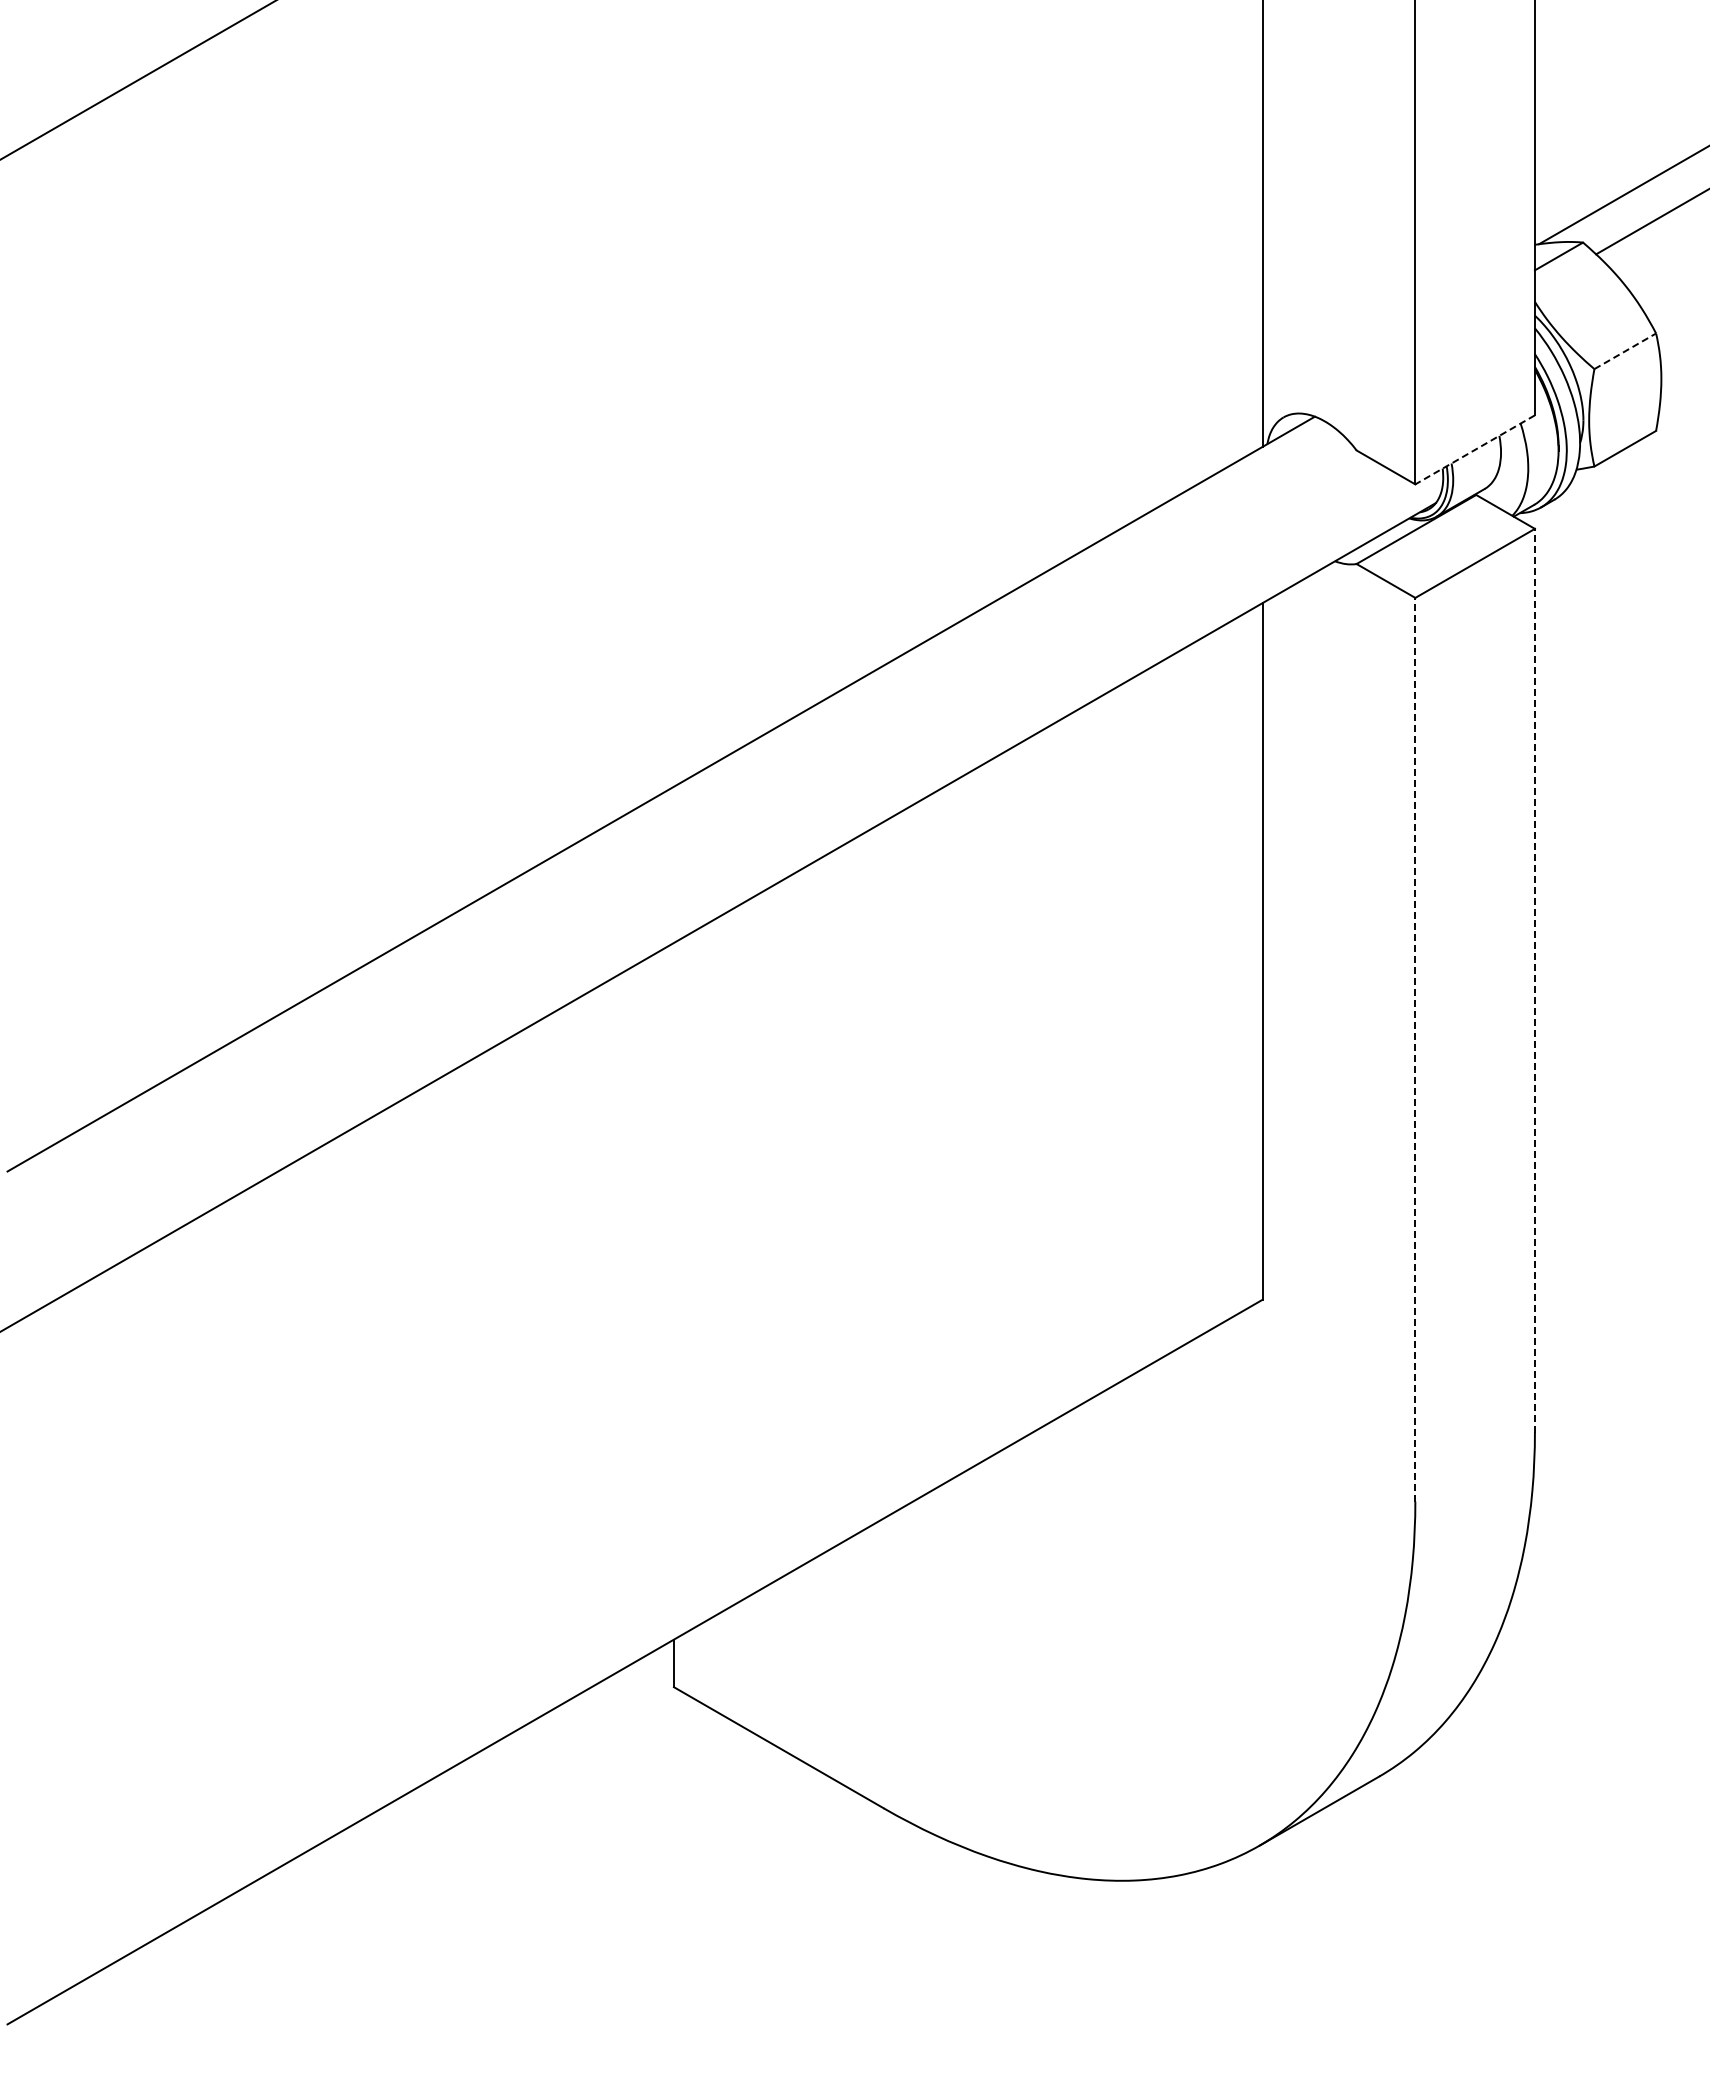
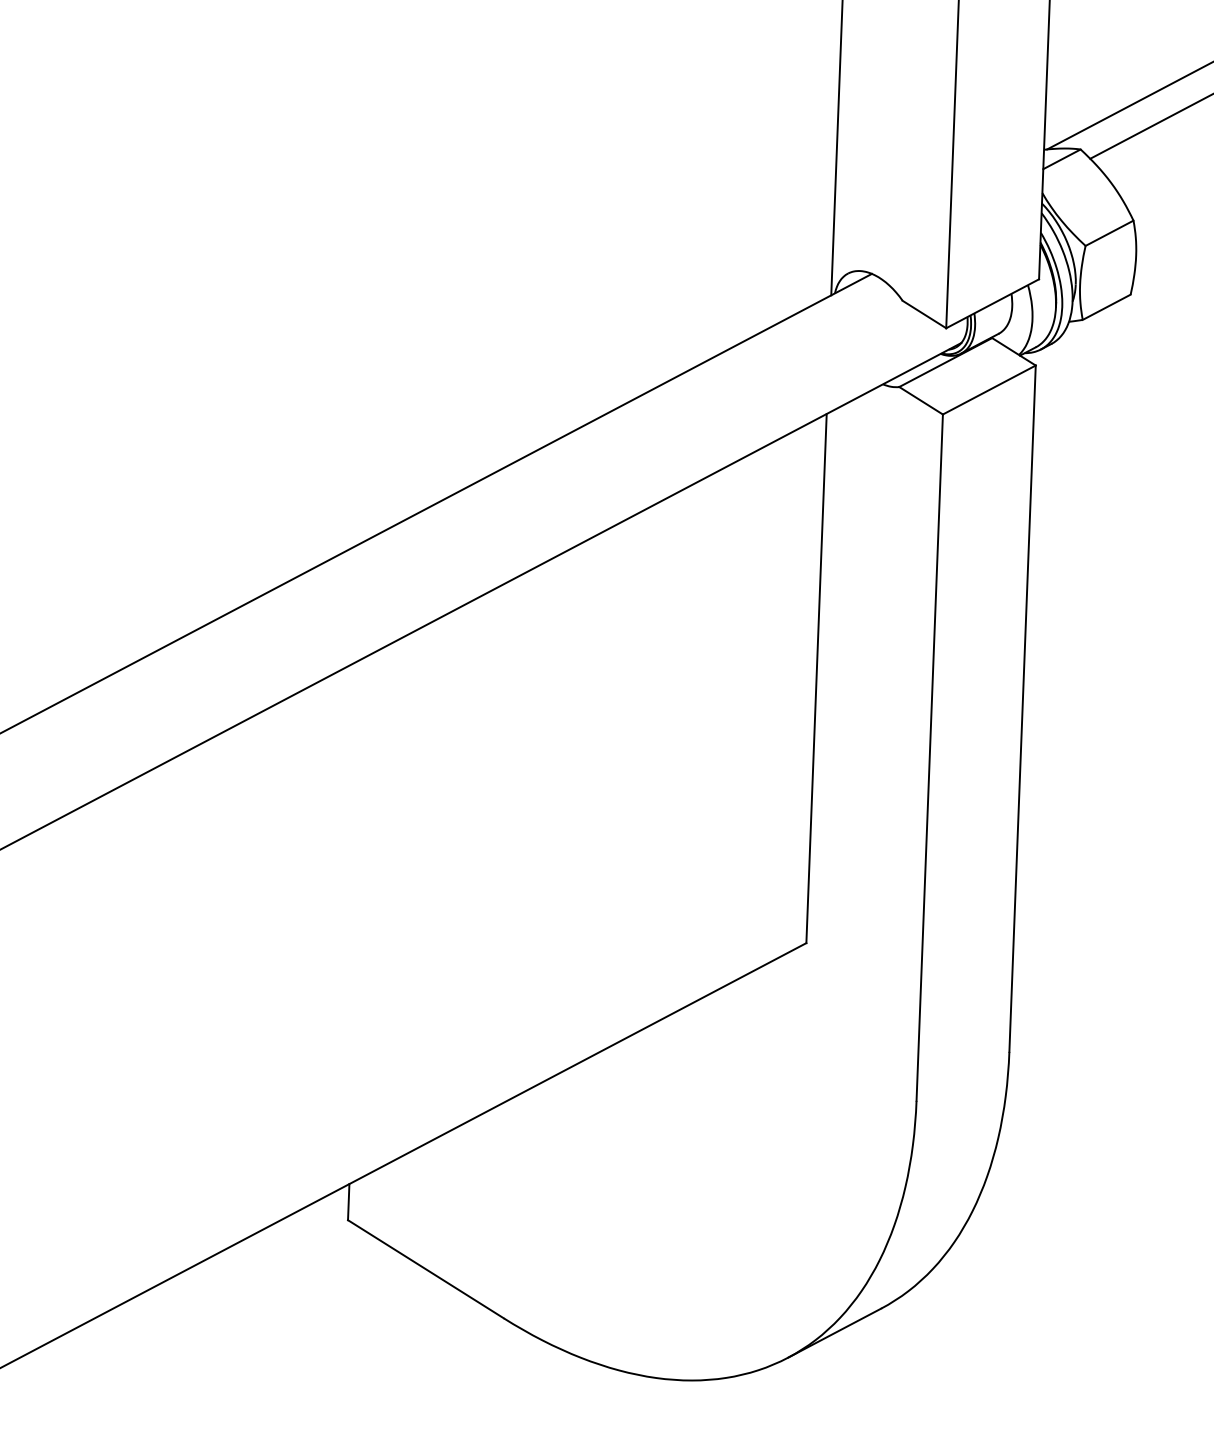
line: (1625, 351) -> (1109, 233), dashed -> solid
line: (1474, 450) -> (992, 304), dashed -> solid
line: (1534, 980) -> (1022, 708), dashed -> solid
line: (1415, 1049) -> (929, 757), dashed -> solid

